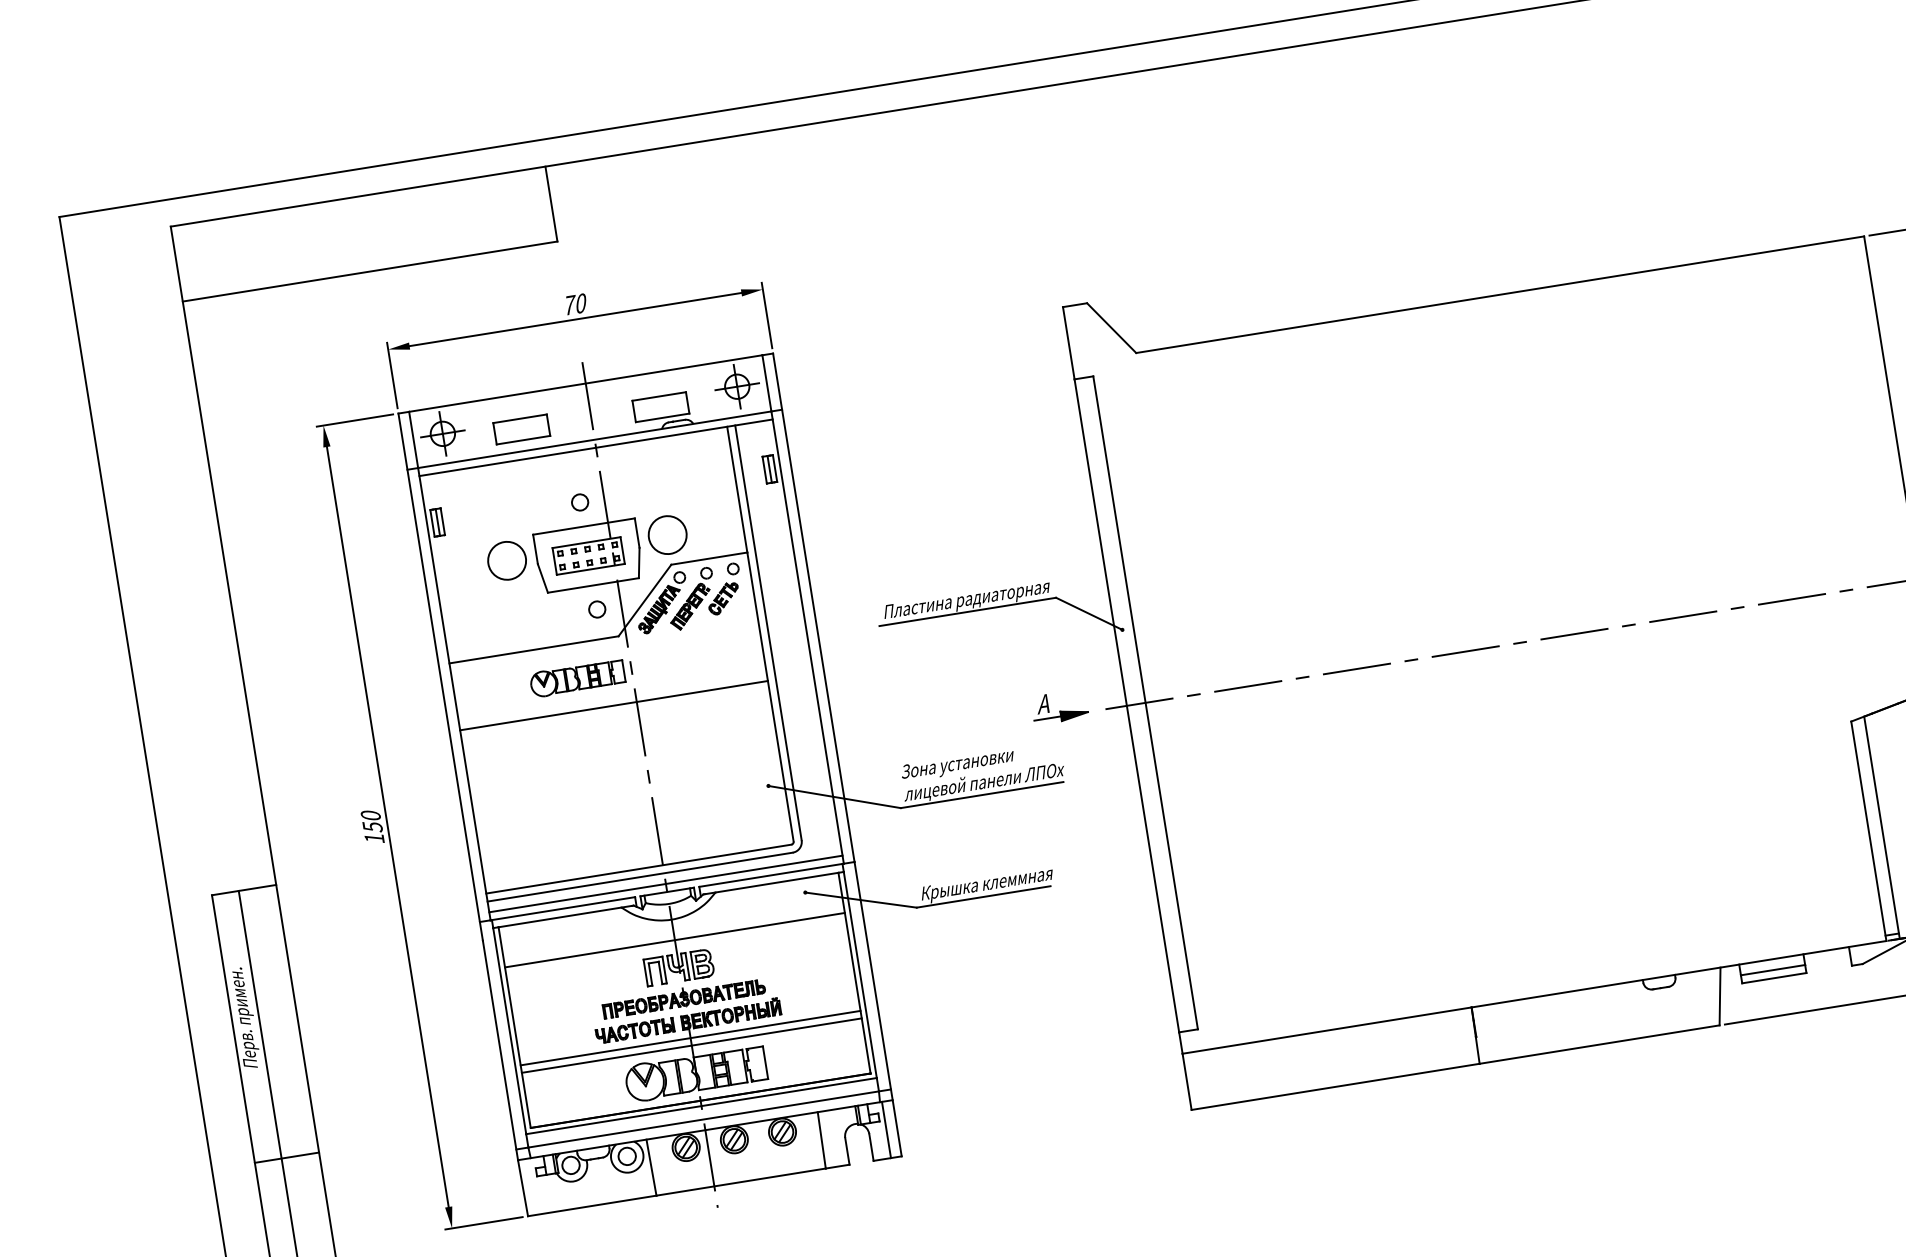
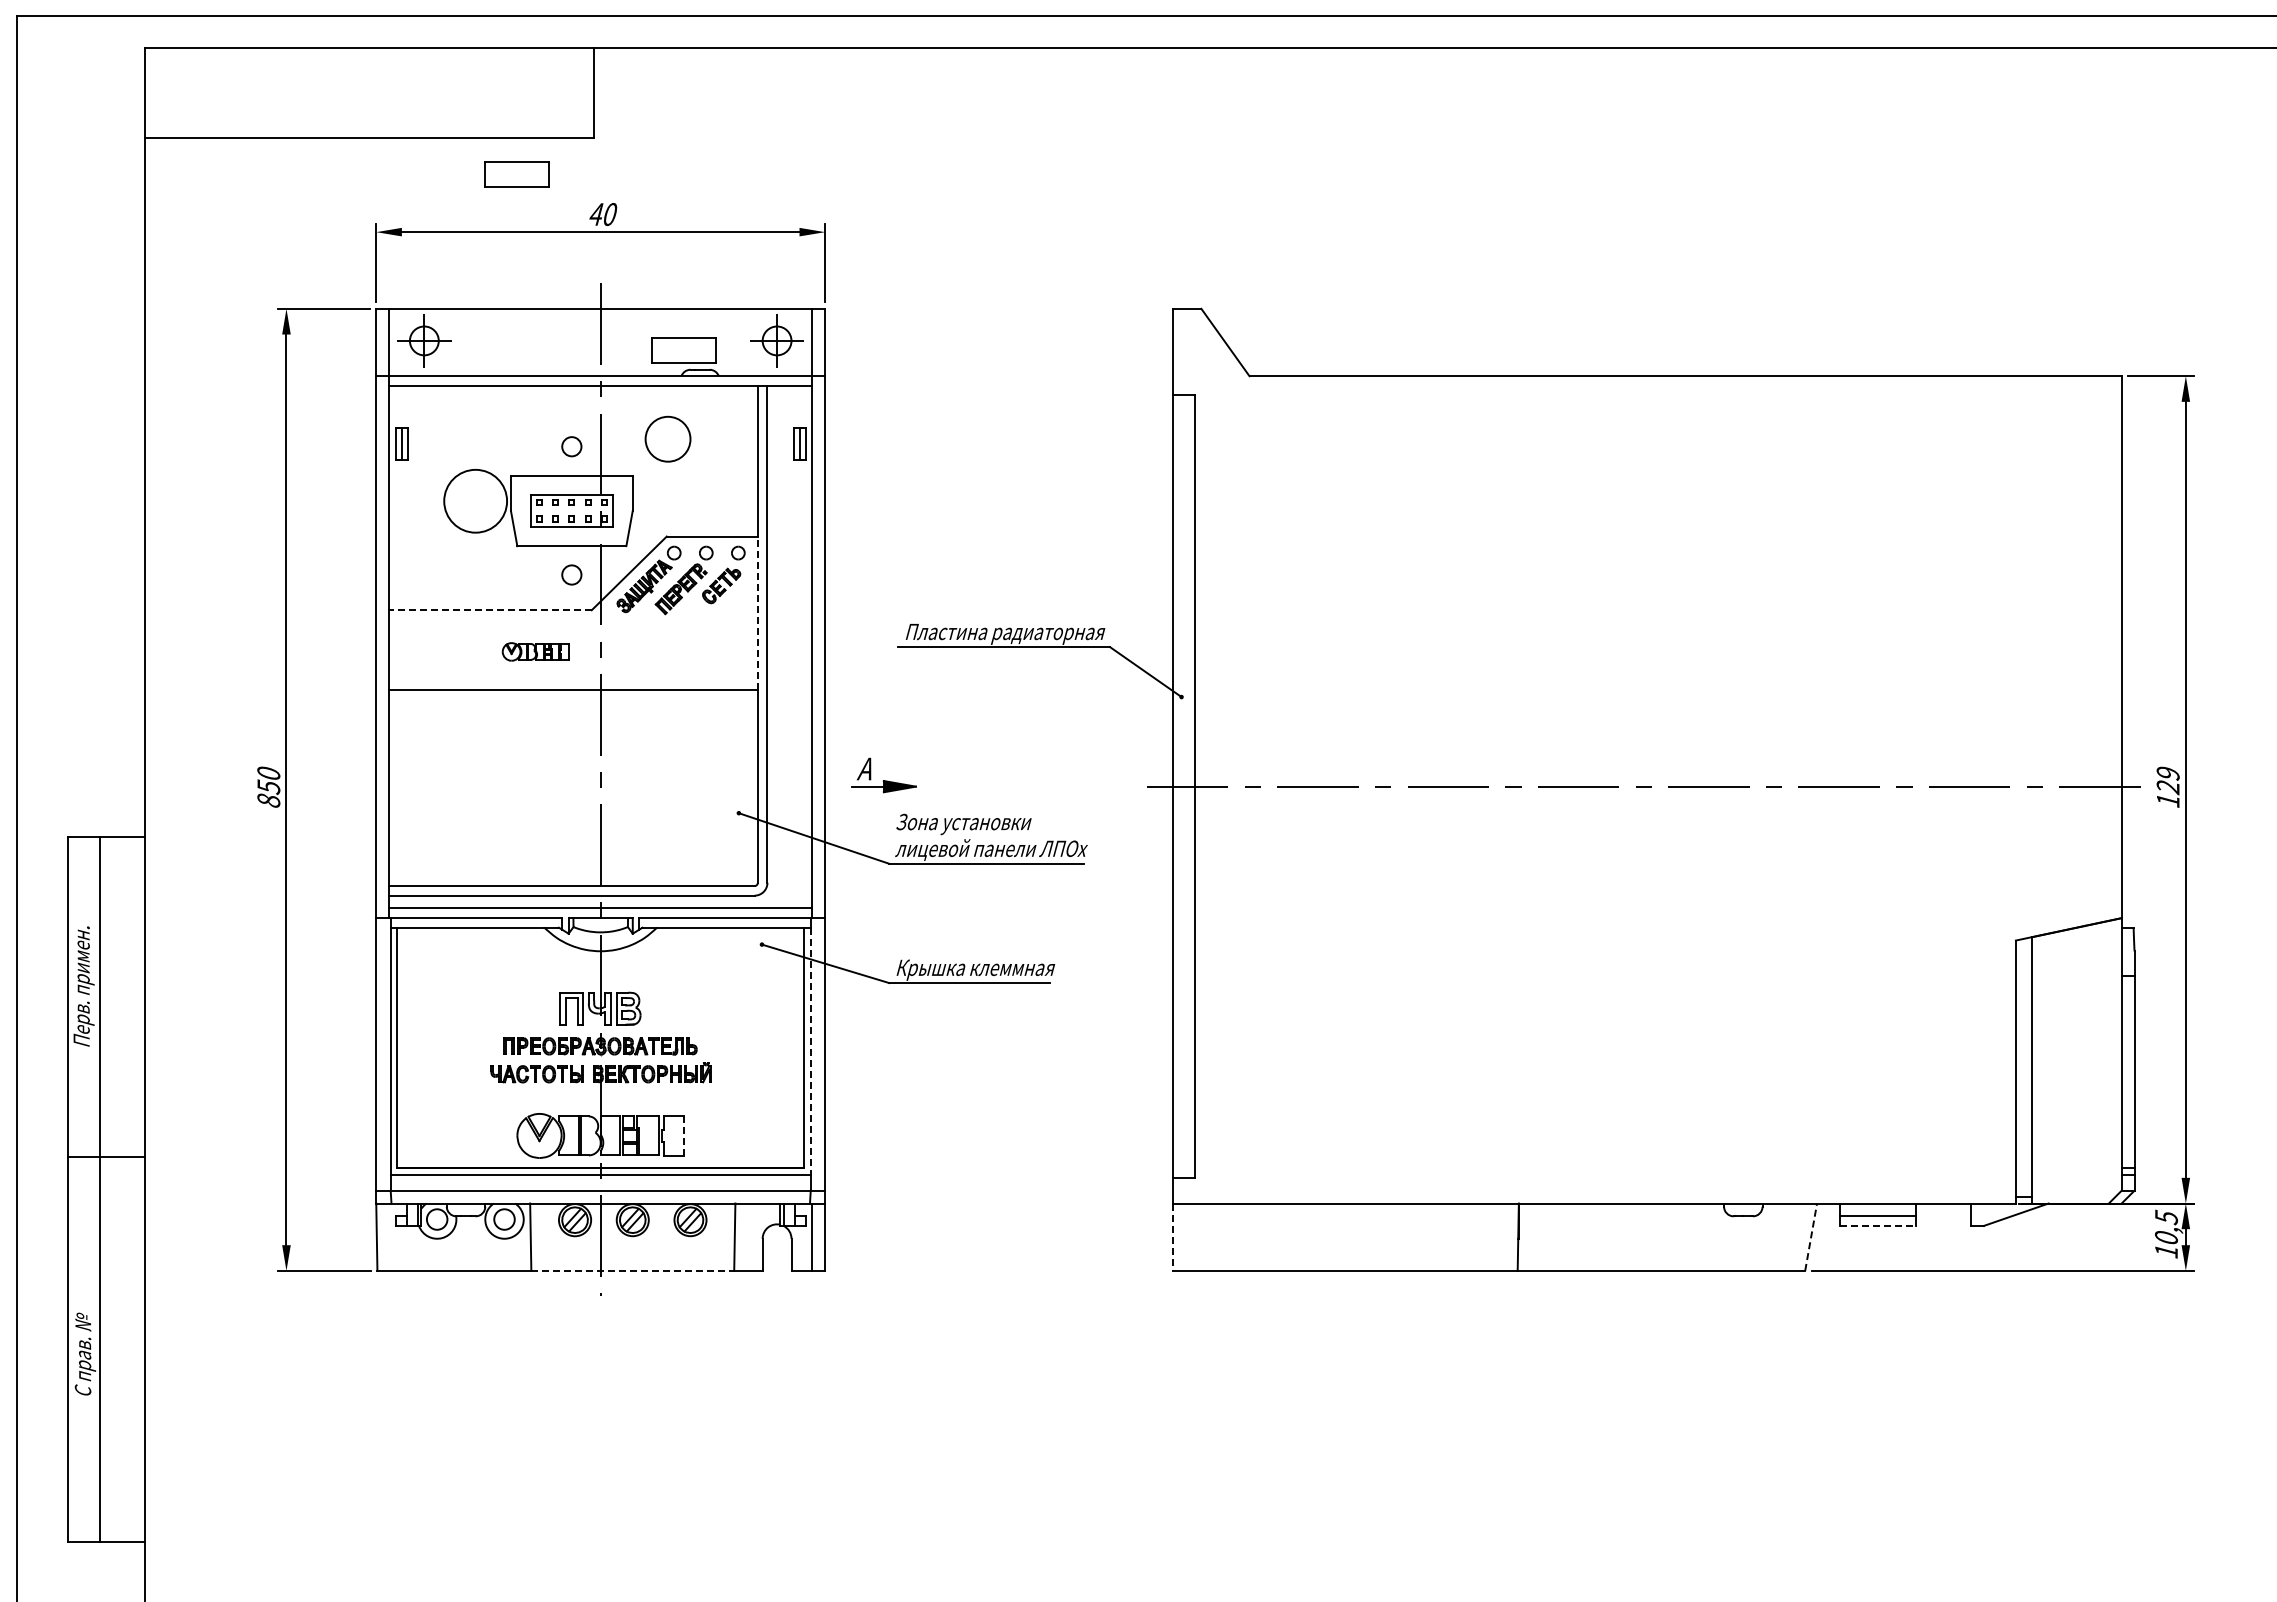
text: (570, 305) -> (597, 214), 70 -> 40
part: (521, 429) -> (516, 174), moved
circle: (667, 534) -> (667, 438), moved
circle: (506, 560) -> (475, 500), size x1.4
line: (757, 616) -> (757, 613), solid -> dashed
line: (533, 650) -> (489, 610), solid -> dashed
part: (577, 678) -> (535, 651), size x0.6
part: (1059, 707) -> (883, 775), moved
text: (374, 838) -> (268, 800), 150 -> 850
line: (674, 939) -> (600, 975), removed
line: (860, 975) -> (810, 1051), solid -> dashed
line: (1774, 977) -> (1878, 1225), solid -> dashed
line: (1720, 995) -> (1811, 1236), solid -> dashed
line: (690, 1038) -> (600, 1093), removed
line: (691, 1045) -> (600, 1102), removed
line: (765, 1062) -> (683, 1135), solid -> dashed
line: (1187, 1082) -> (1172, 1237), solid -> dashed
line: (741, 1181) -> (633, 1270), solid -> dashed

